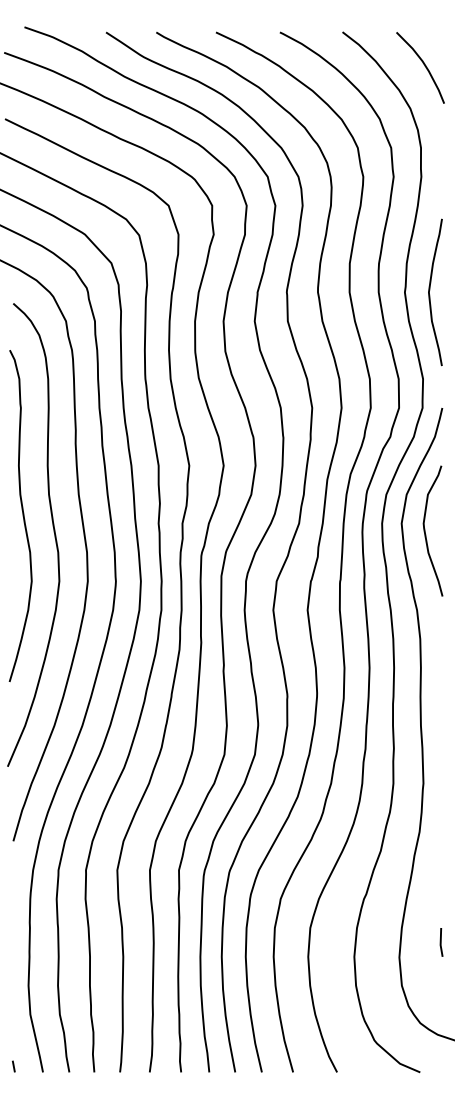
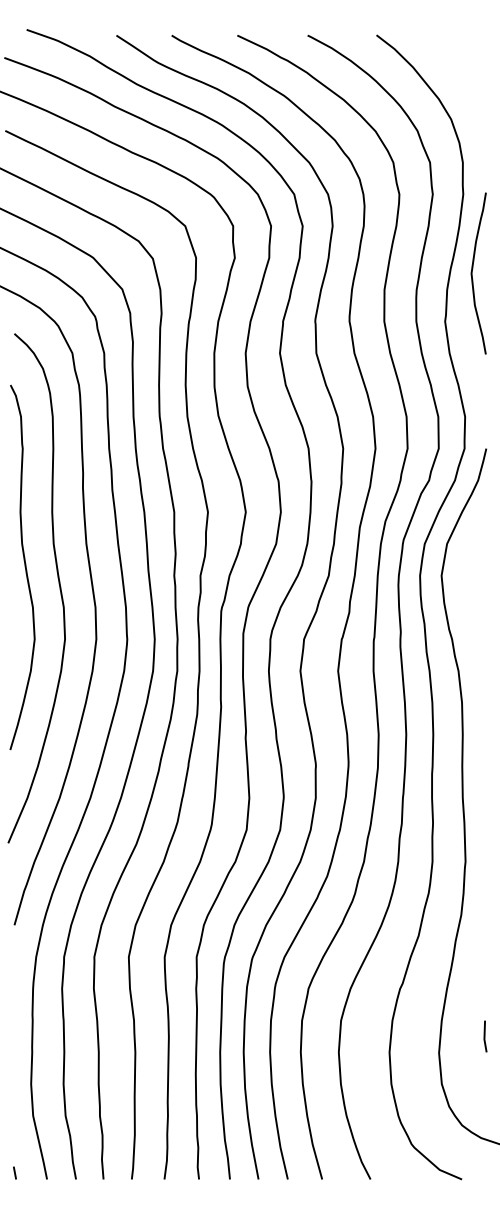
curve: (424, 66) -> (466, 72), removed
curve: (429, 292) -> (472, 273), moved
curve: (426, 533) -> (468, 586), removed

